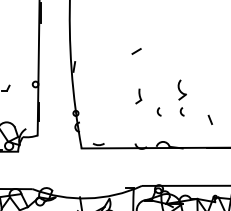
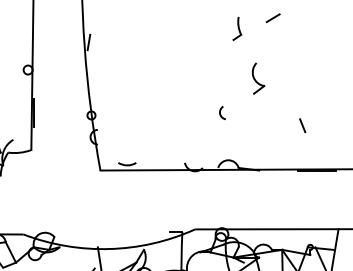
line: (136, 51) -> (273, 18), moved
part: (138, 96) -> (236, 29), moved
arc: (181, 111) -> (257, 112), removed

